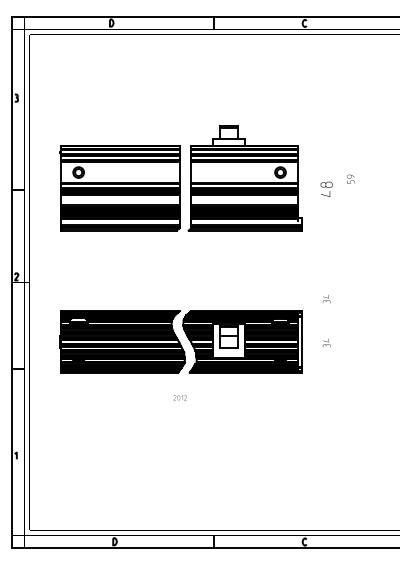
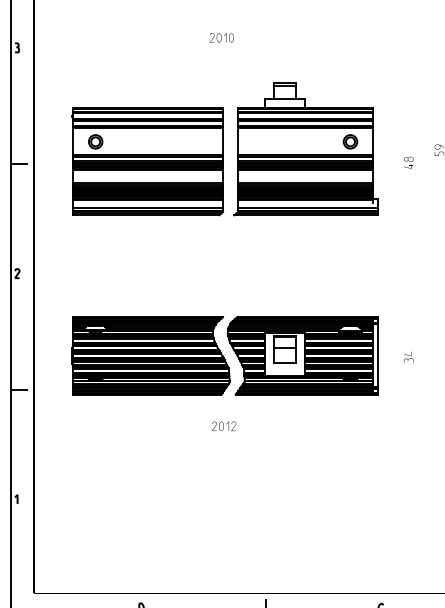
part: (178, 89) -> (221, 36), added
part: (326, 188) -> (408, 161), size x0.62
part: (326, 299) -> (408, 302), removed
part: (179, 397) -> (222, 425), size x1.43

